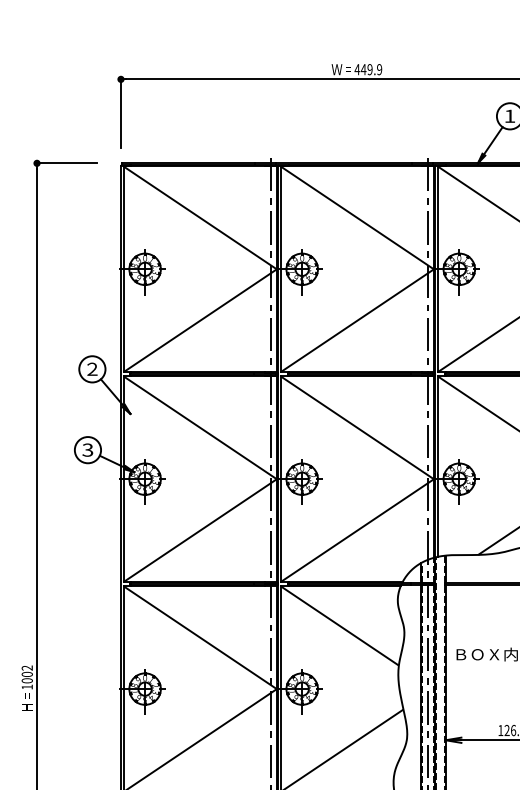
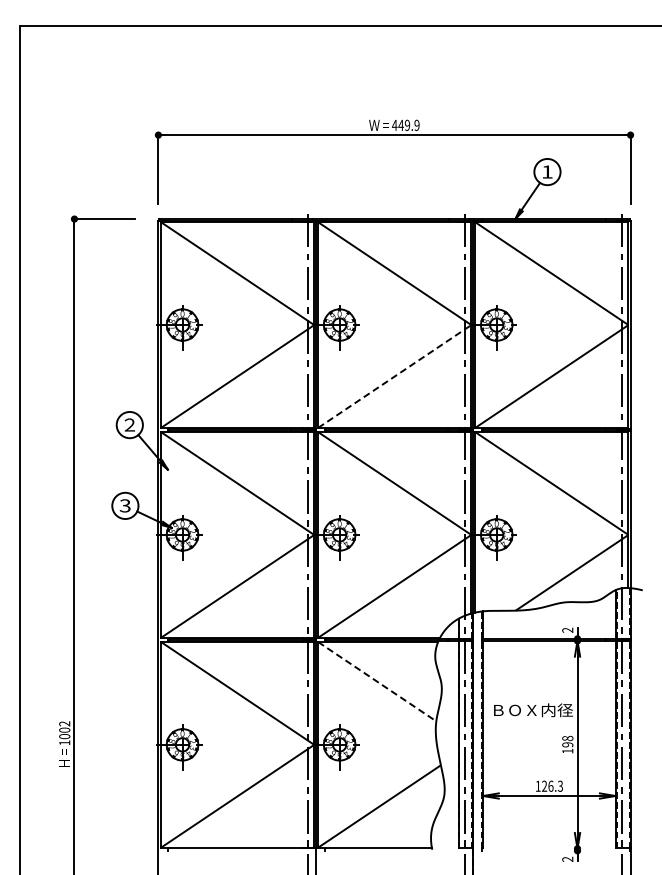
line: (358, 320) -> (395, 376), solid -> dashed
line: (340, 625) -> (377, 681), solid -> dashed

